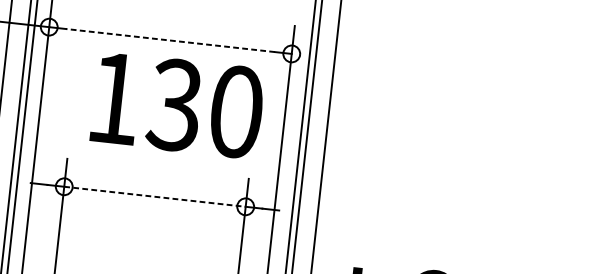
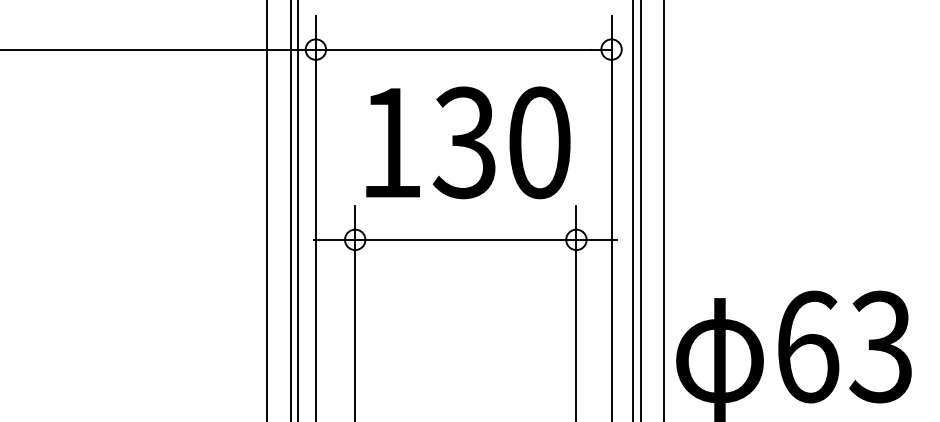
line: (170, 40) -> (463, 49), dashed -> solid
text: (178, 105) -> (468, 142), moved
line: (154, 196) -> (465, 239), dashed -> solid

